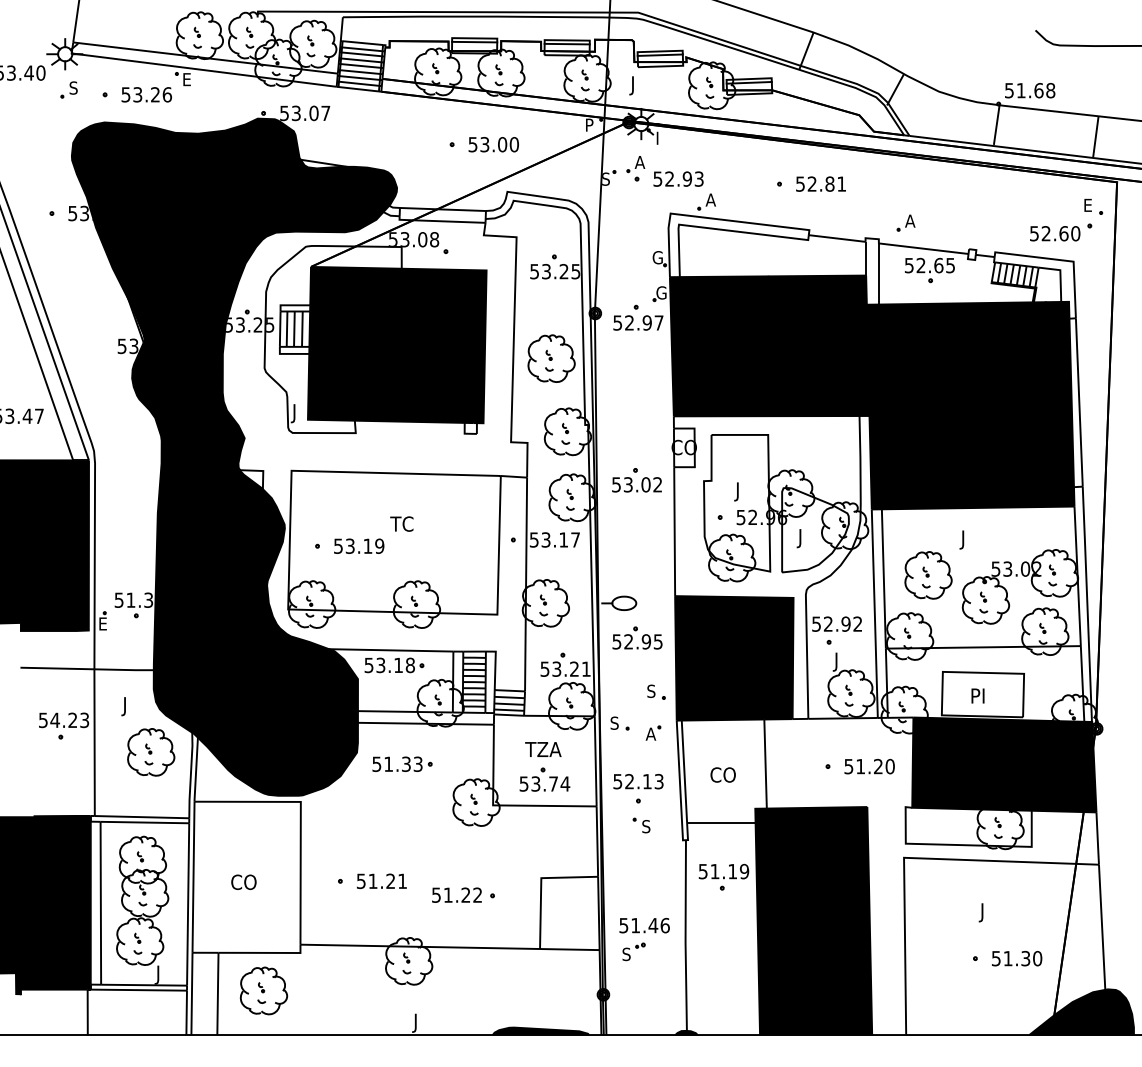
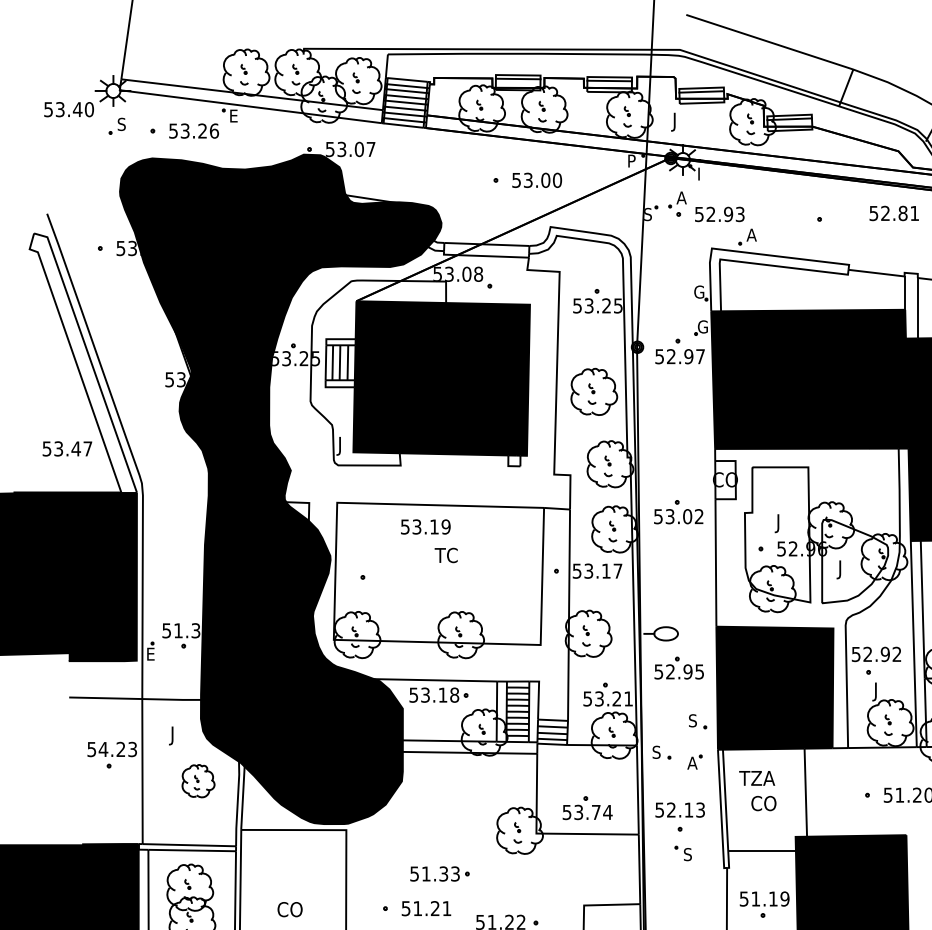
text: (820, 183) -> (893, 212), moved
text: (359, 545) -> (426, 526), moved
text: (543, 749) -> (757, 778), moved
part: (151, 752) -> (198, 781), size x0.7
part: (402, 763) -> (439, 873), moved

